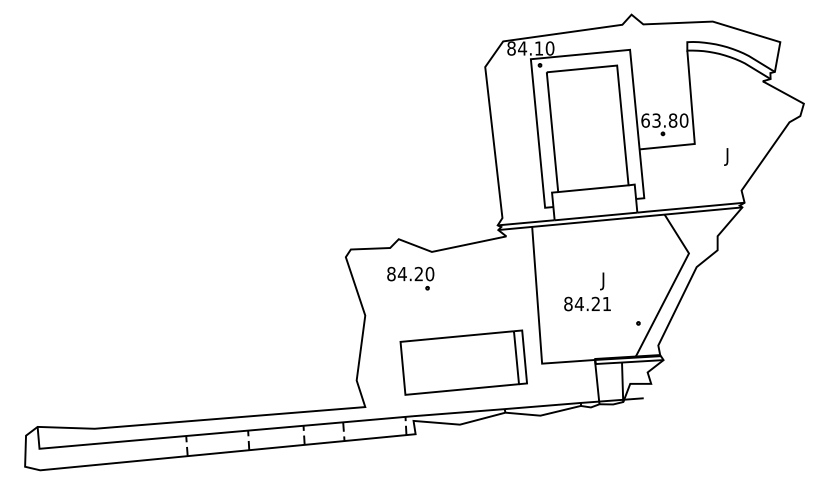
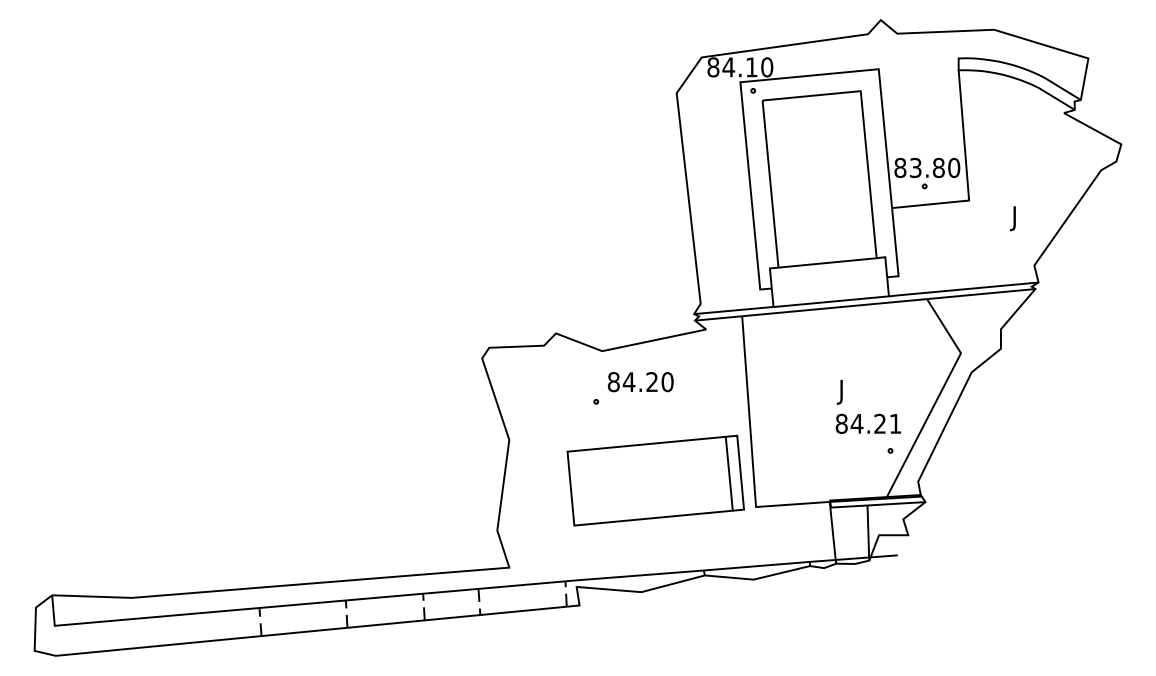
text: (645, 120) -> (900, 167), 63.80 -> 83.80
text: (410, 274) -> (640, 382), moved
text: (586, 303) -> (867, 423), moved
part: (463, 362) -> (655, 480), moved

